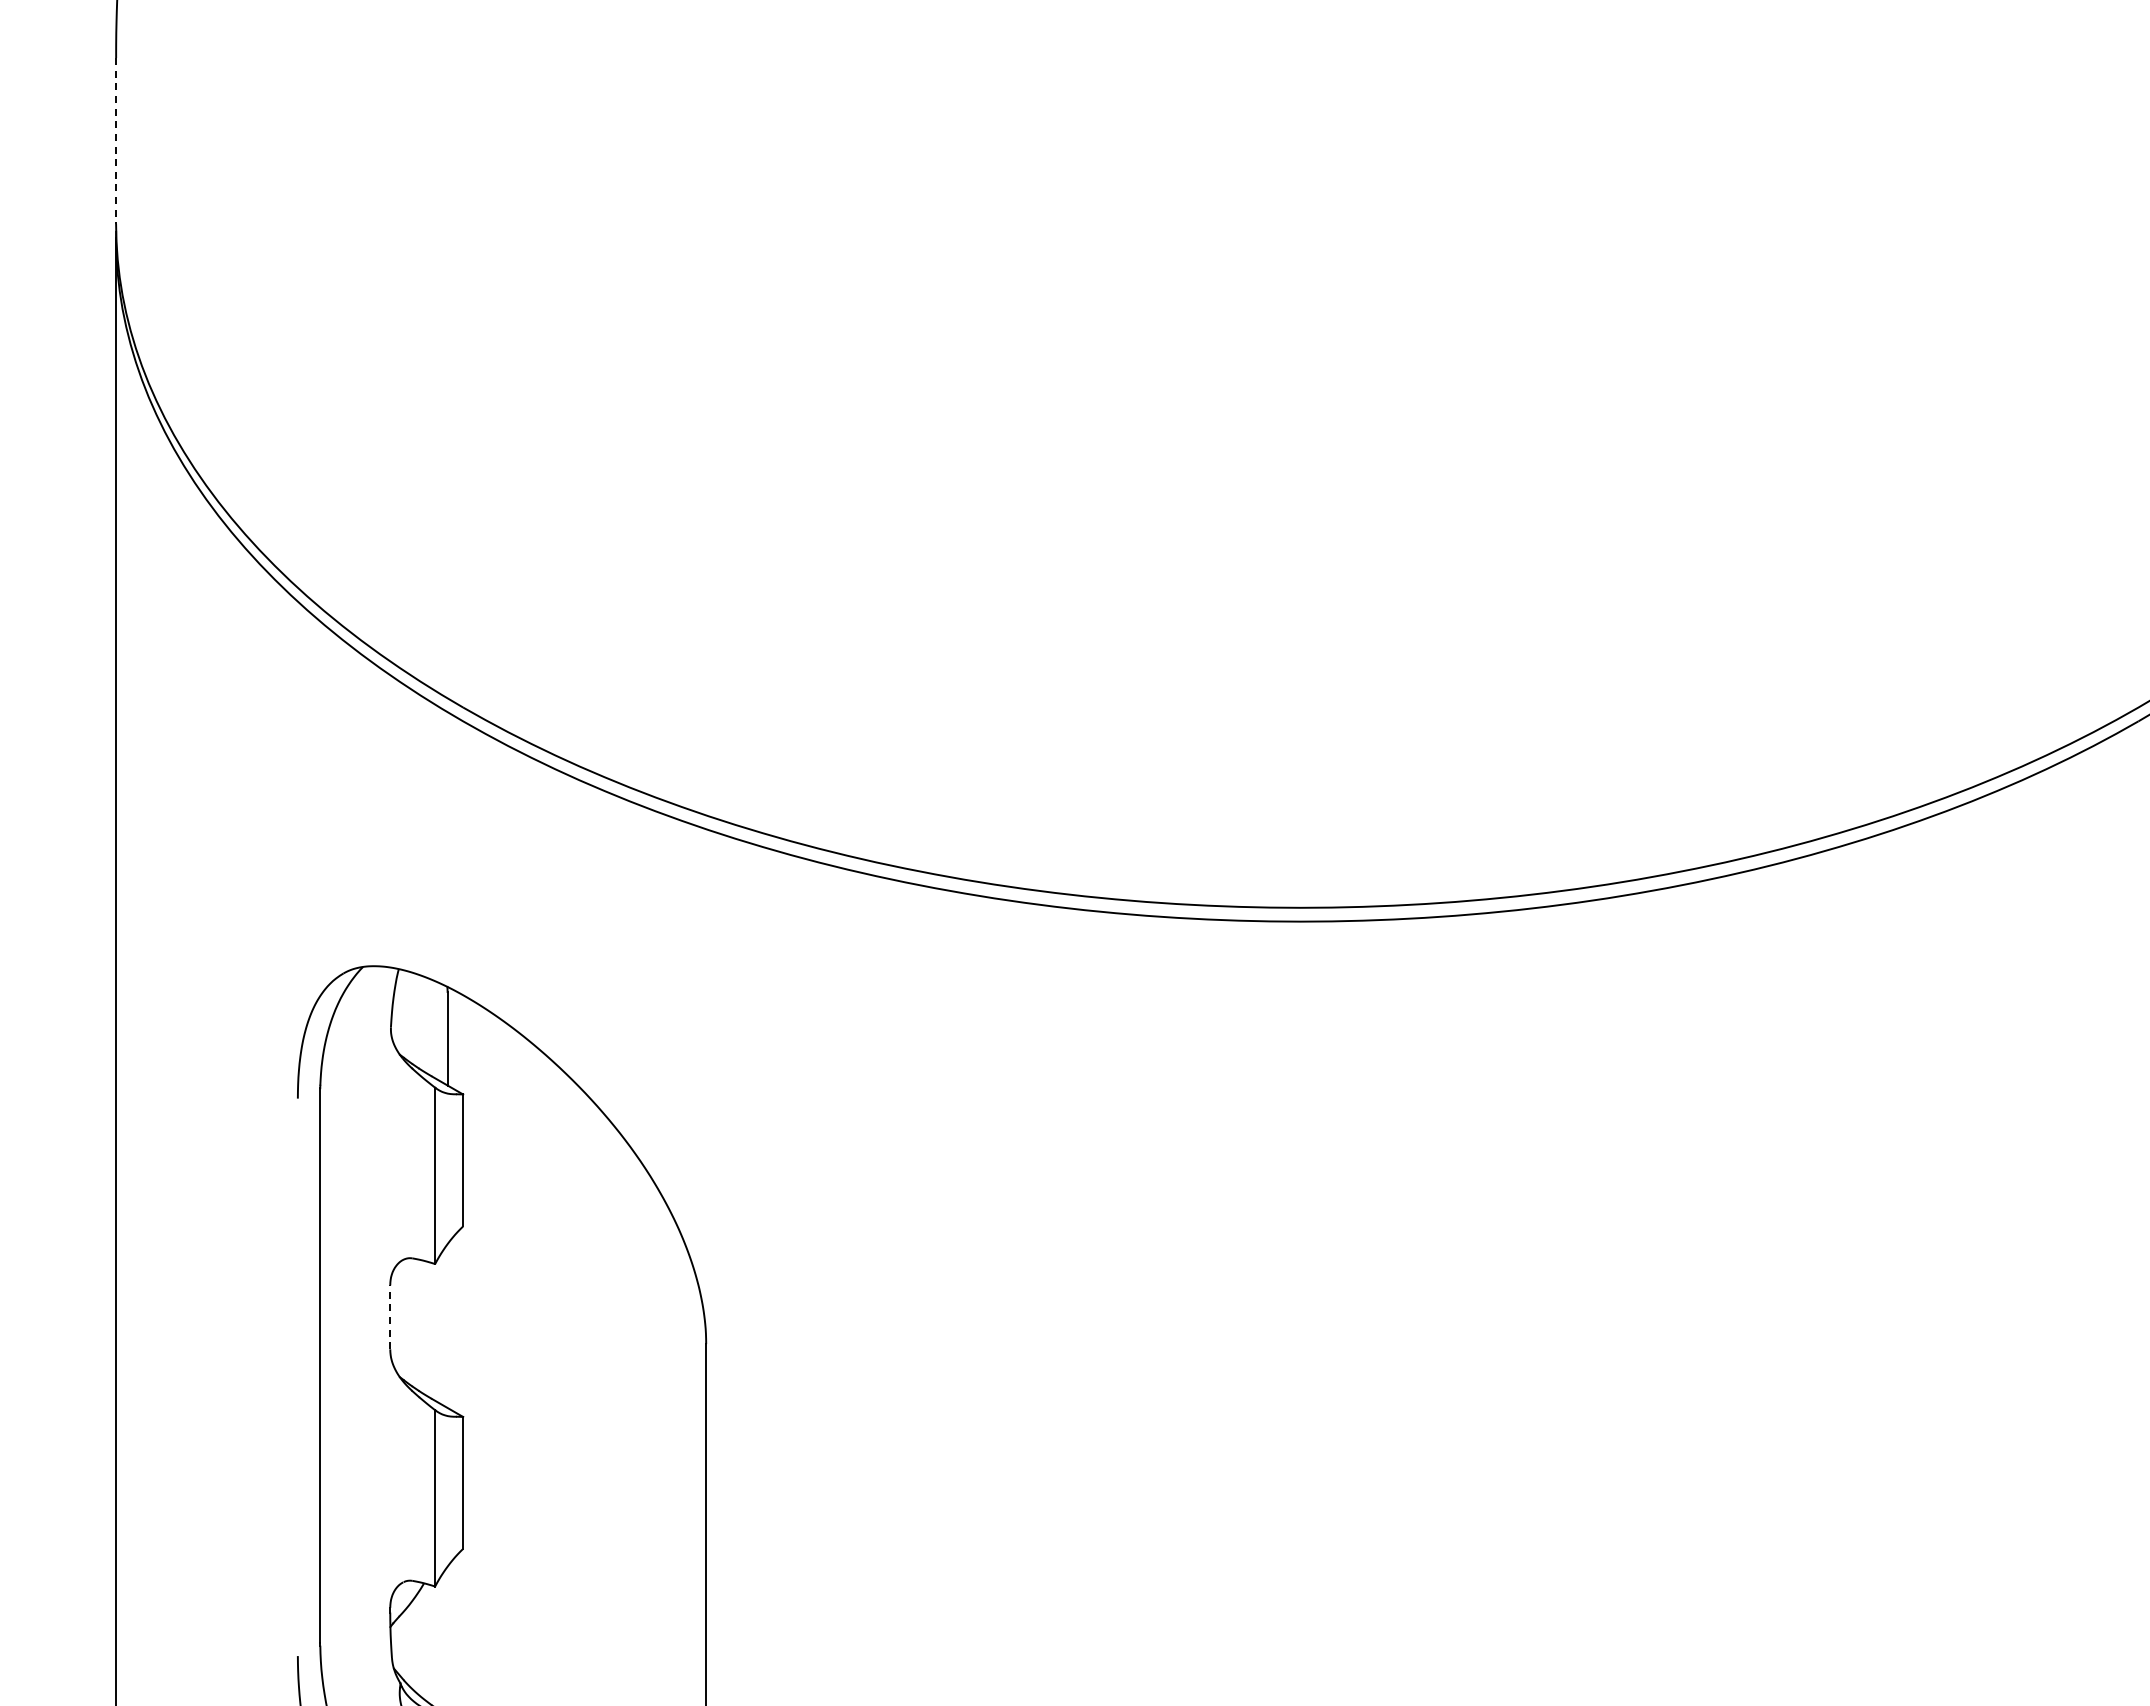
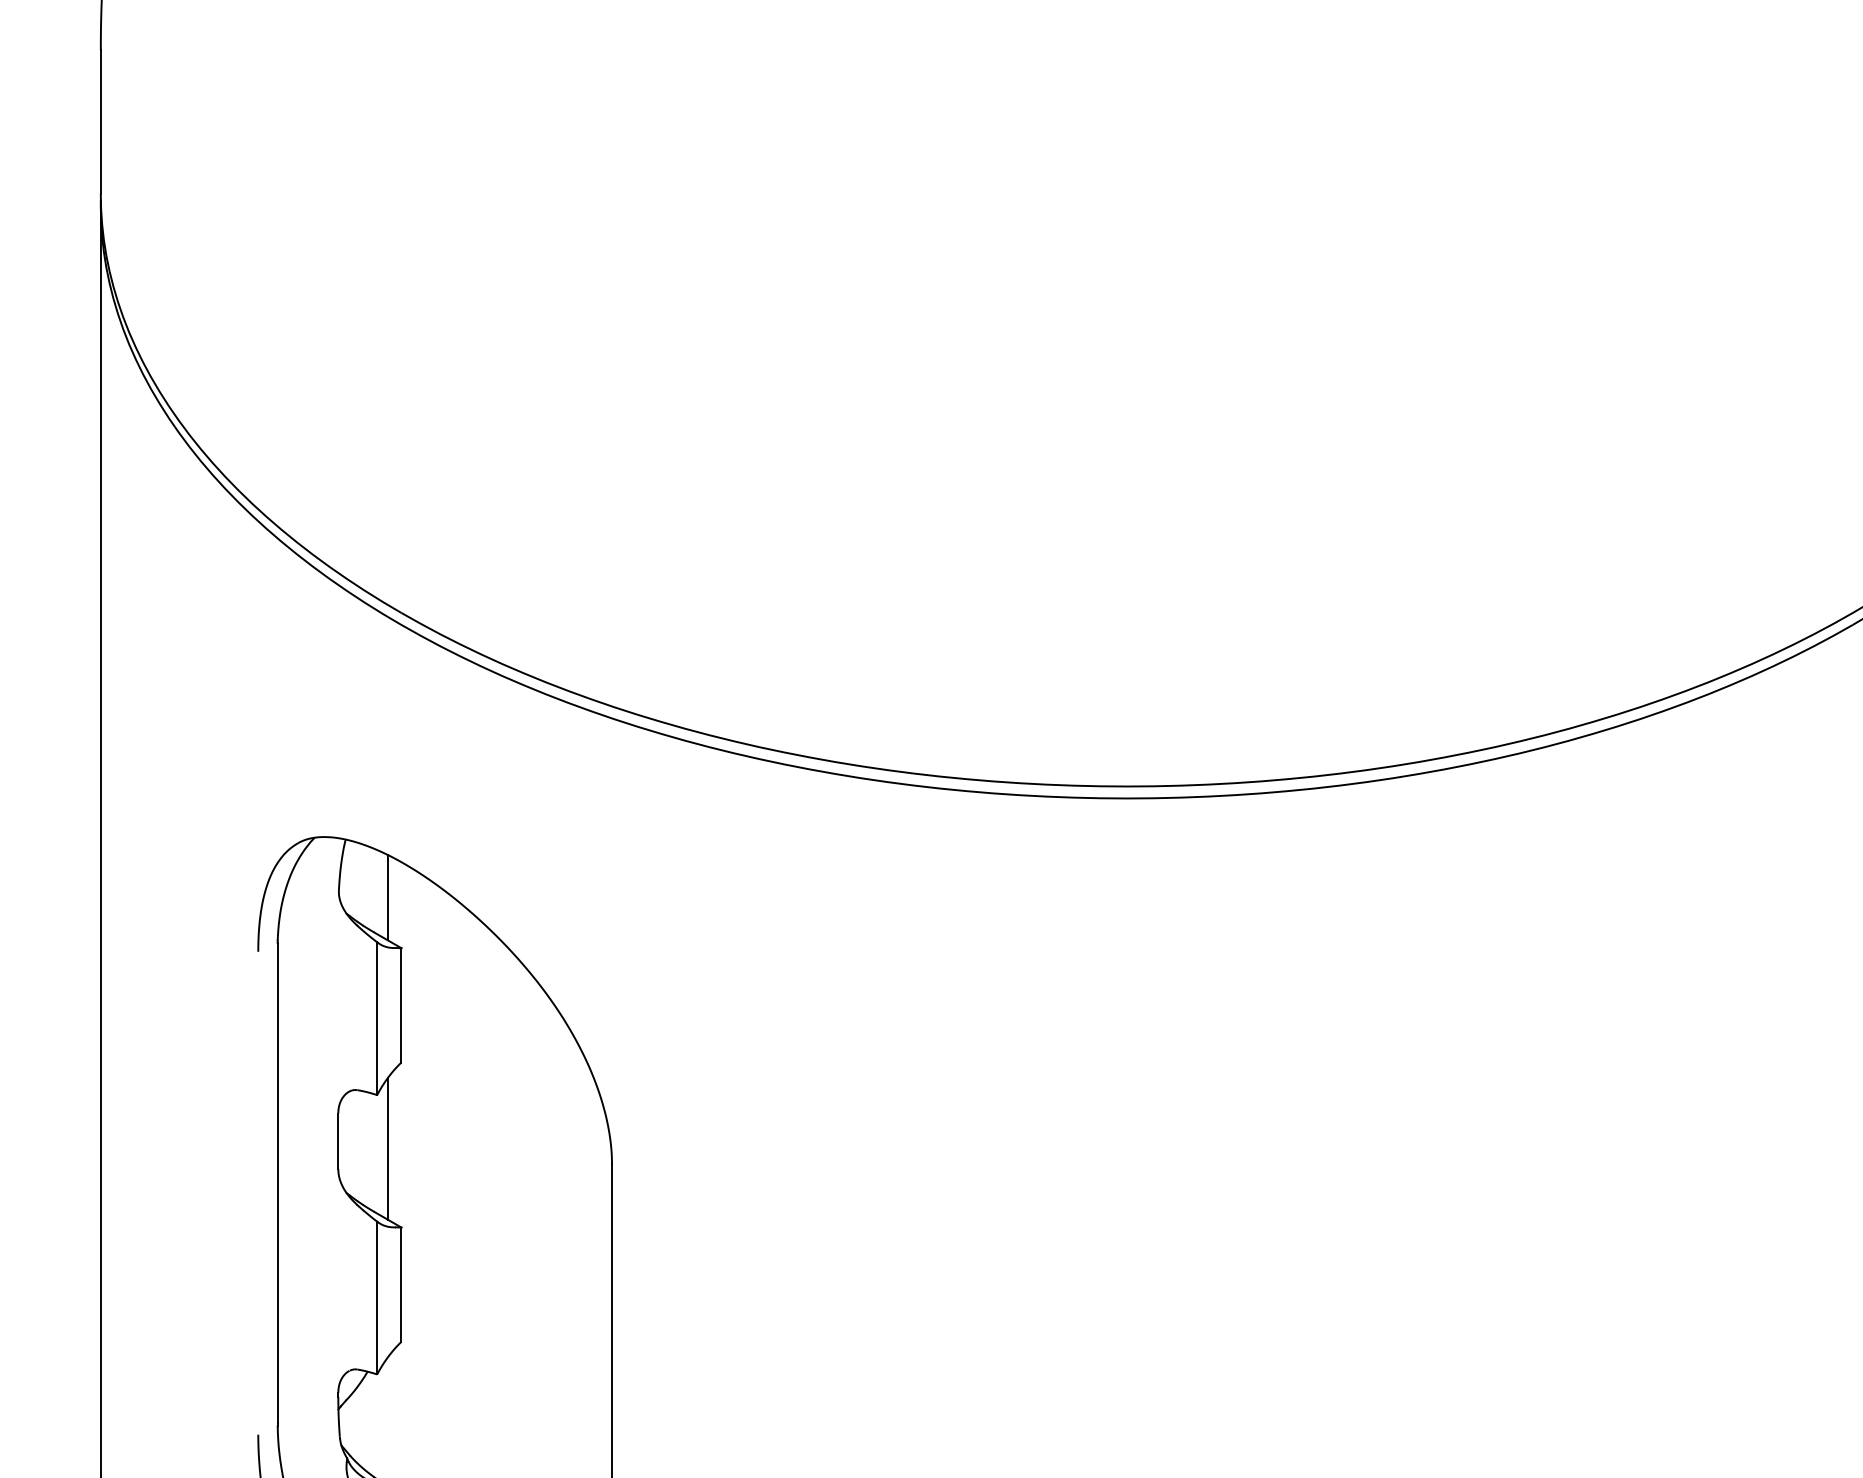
line: (116, 140) -> (101, 121), dashed -> solid
line: (390, 1317) -> (338, 1141), dashed -> solid
line: (447, 1326) -> (387, 1149), added

